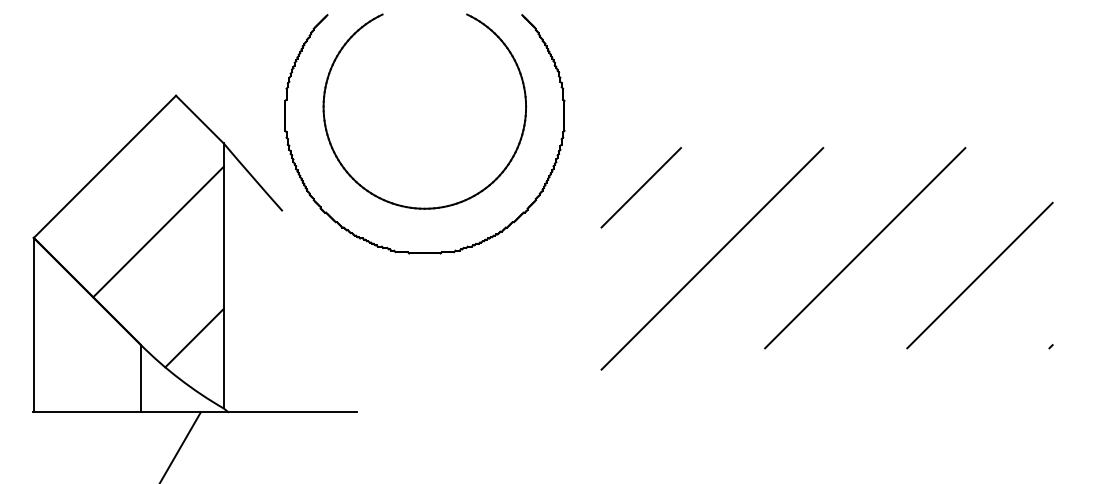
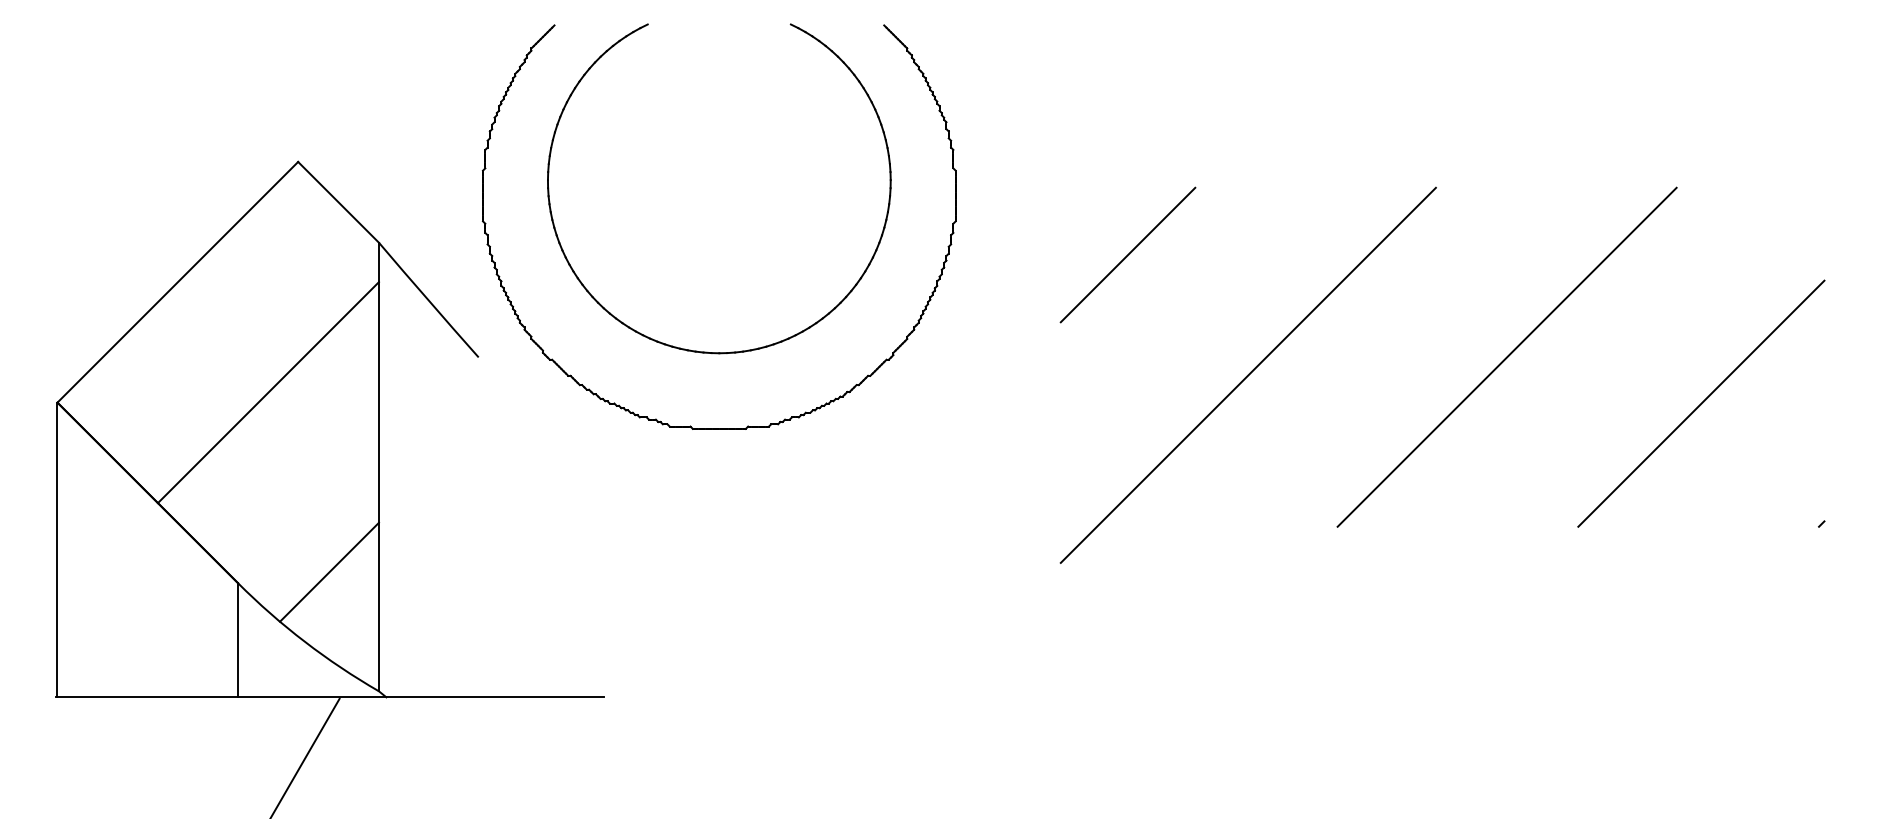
part: (840, 271) -> (1465, 396), moved

